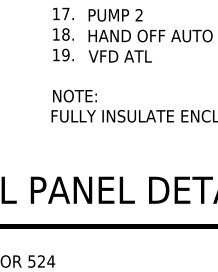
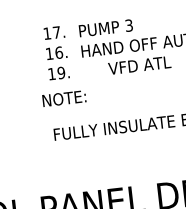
text: (138, 15) -> (128, 25), 2 -> 3
text: (65, 34) -> (58, 52), 18. -> 16.
text: (119, 56) -> (138, 65), moved
text: (74, 95) -> (63, 98), moved

